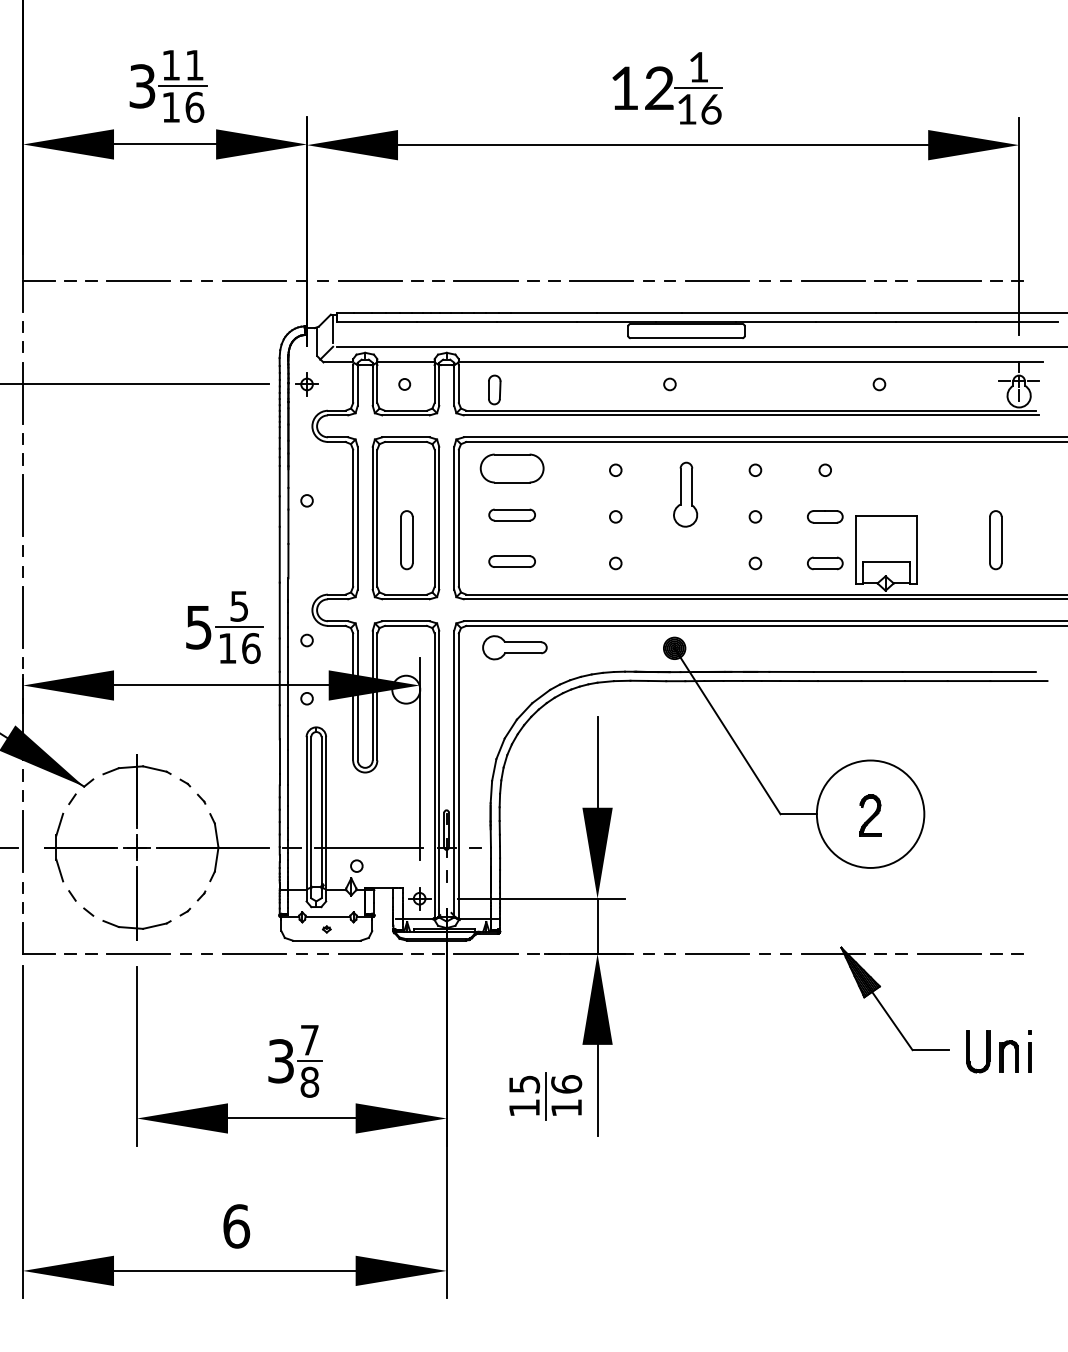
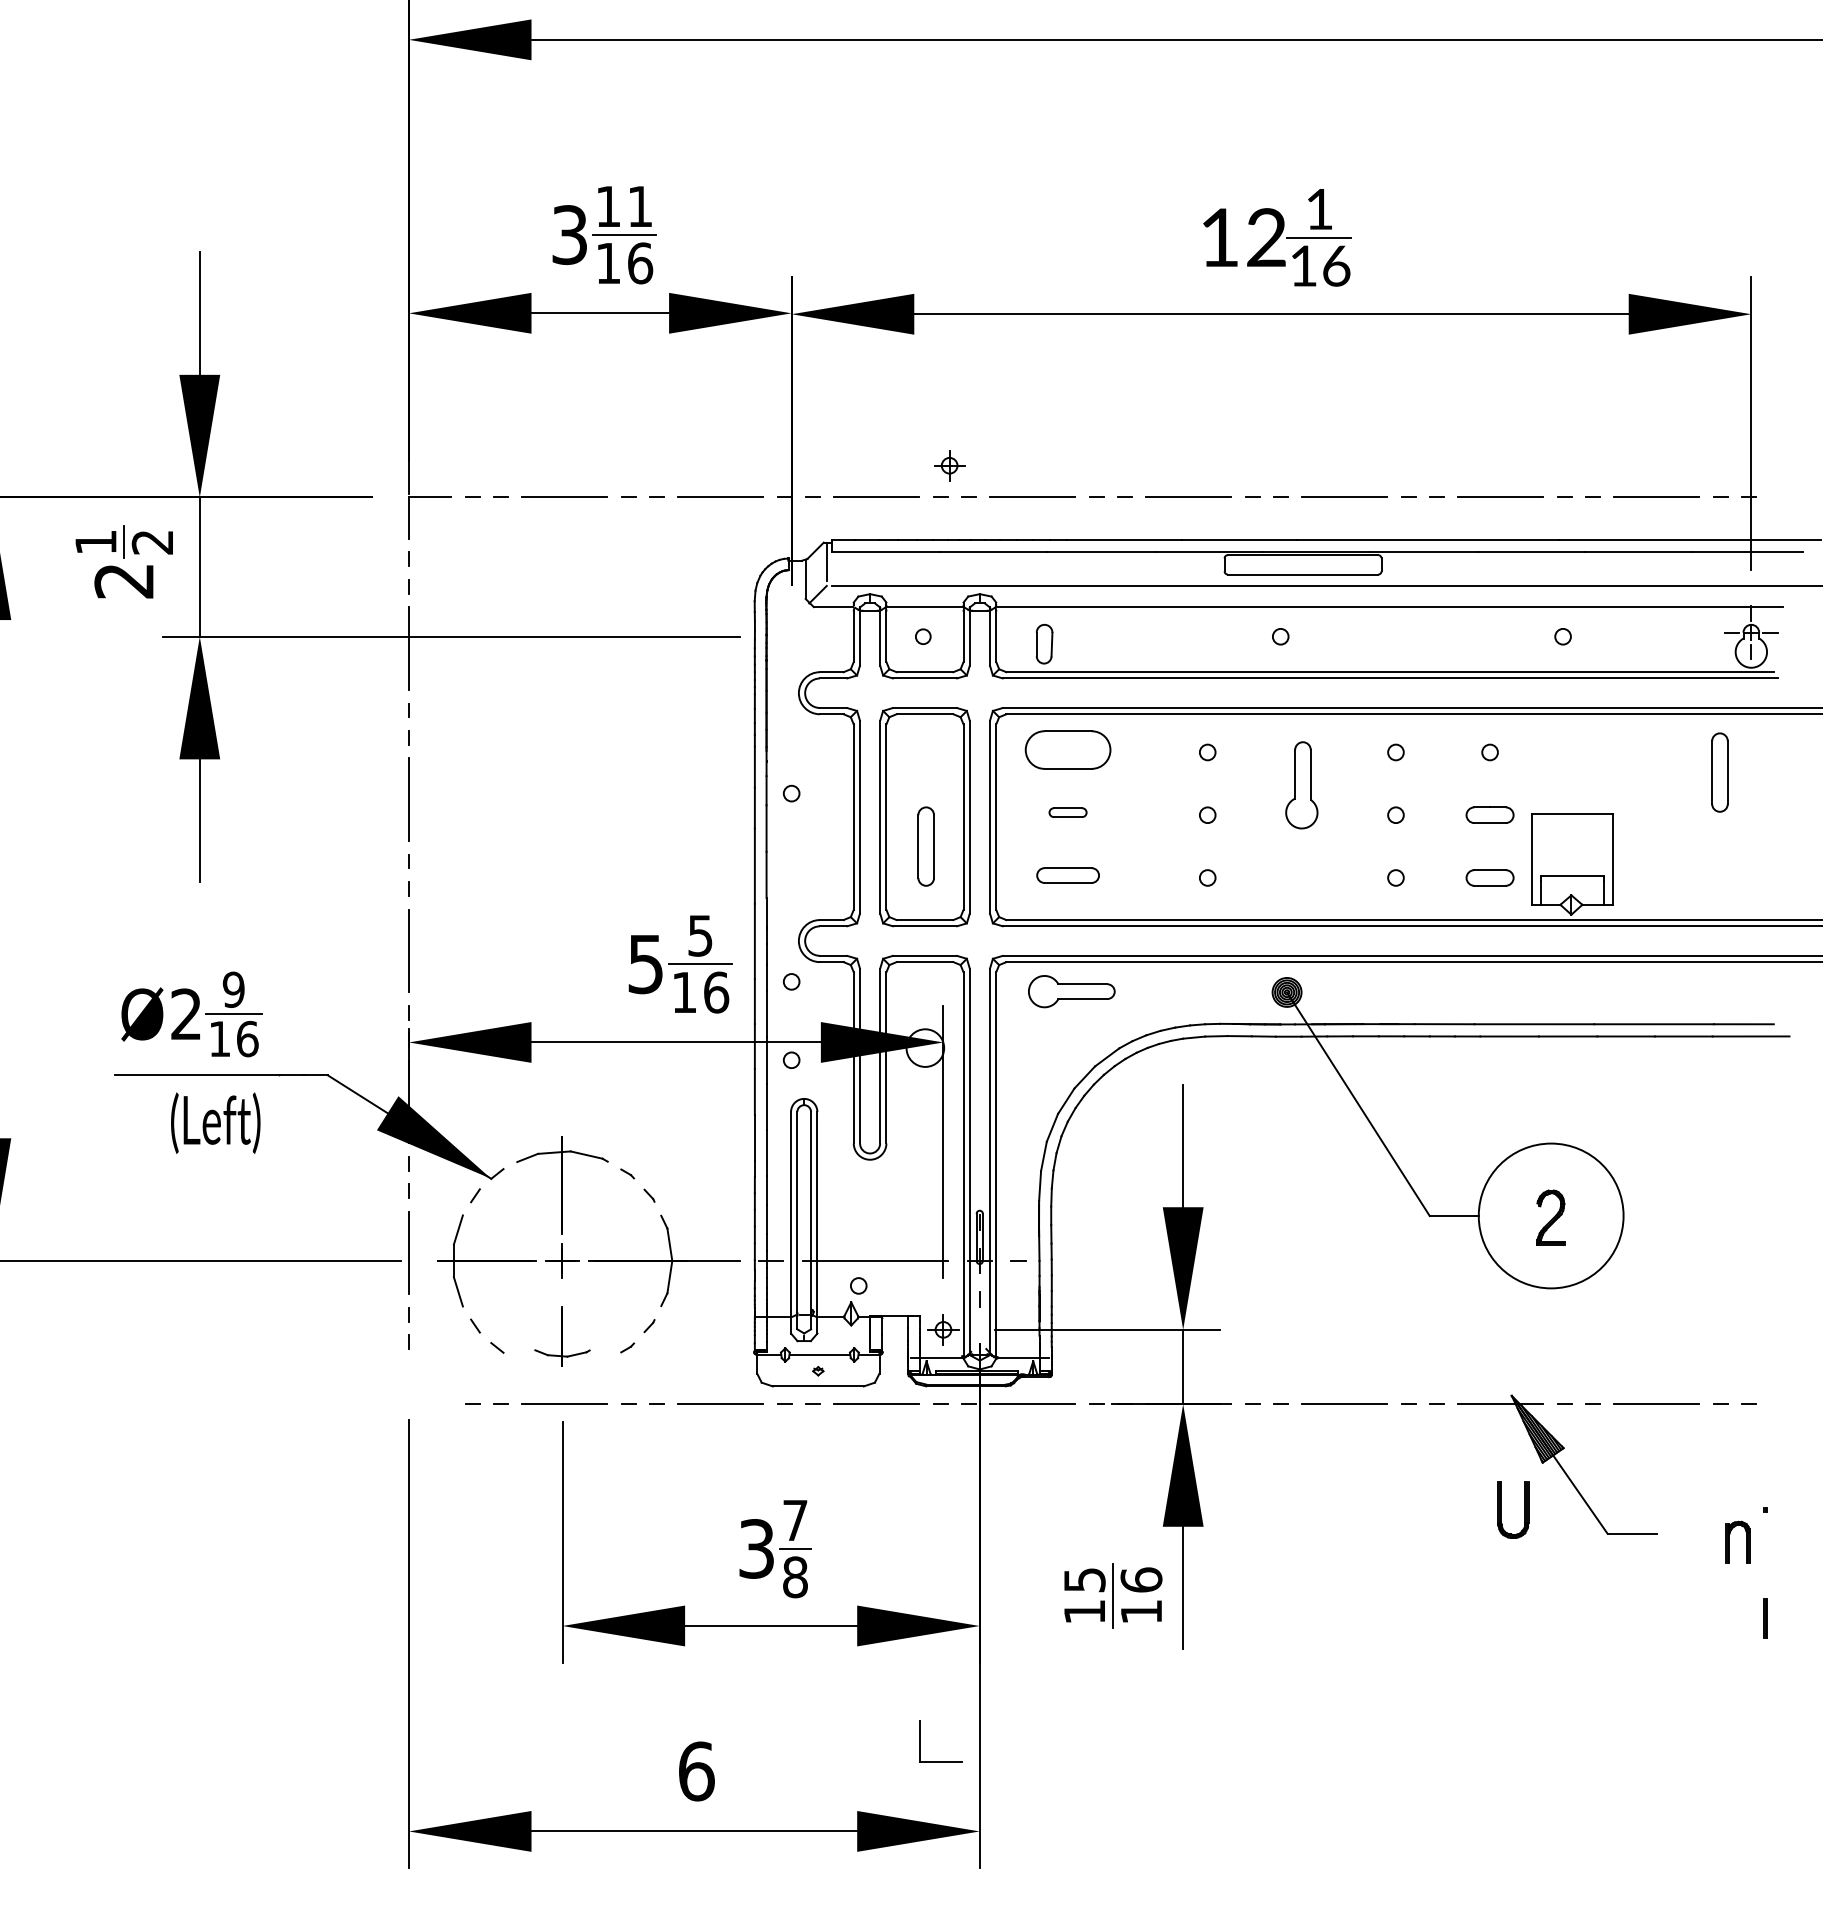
part: (306, 384) -> (949, 465), moved
part: (511, 514) -> (1067, 812), size x0.6
part: (995, 540) -> (1719, 772), moved
part: (137, 902) -> (562, 1335), size x0.6
part: (23, 938) -> (920, 1741), moved
part: (986, 1051) -> (1524, 1509), moved
line: (1029, 1057) -> (1765, 1618), moved

